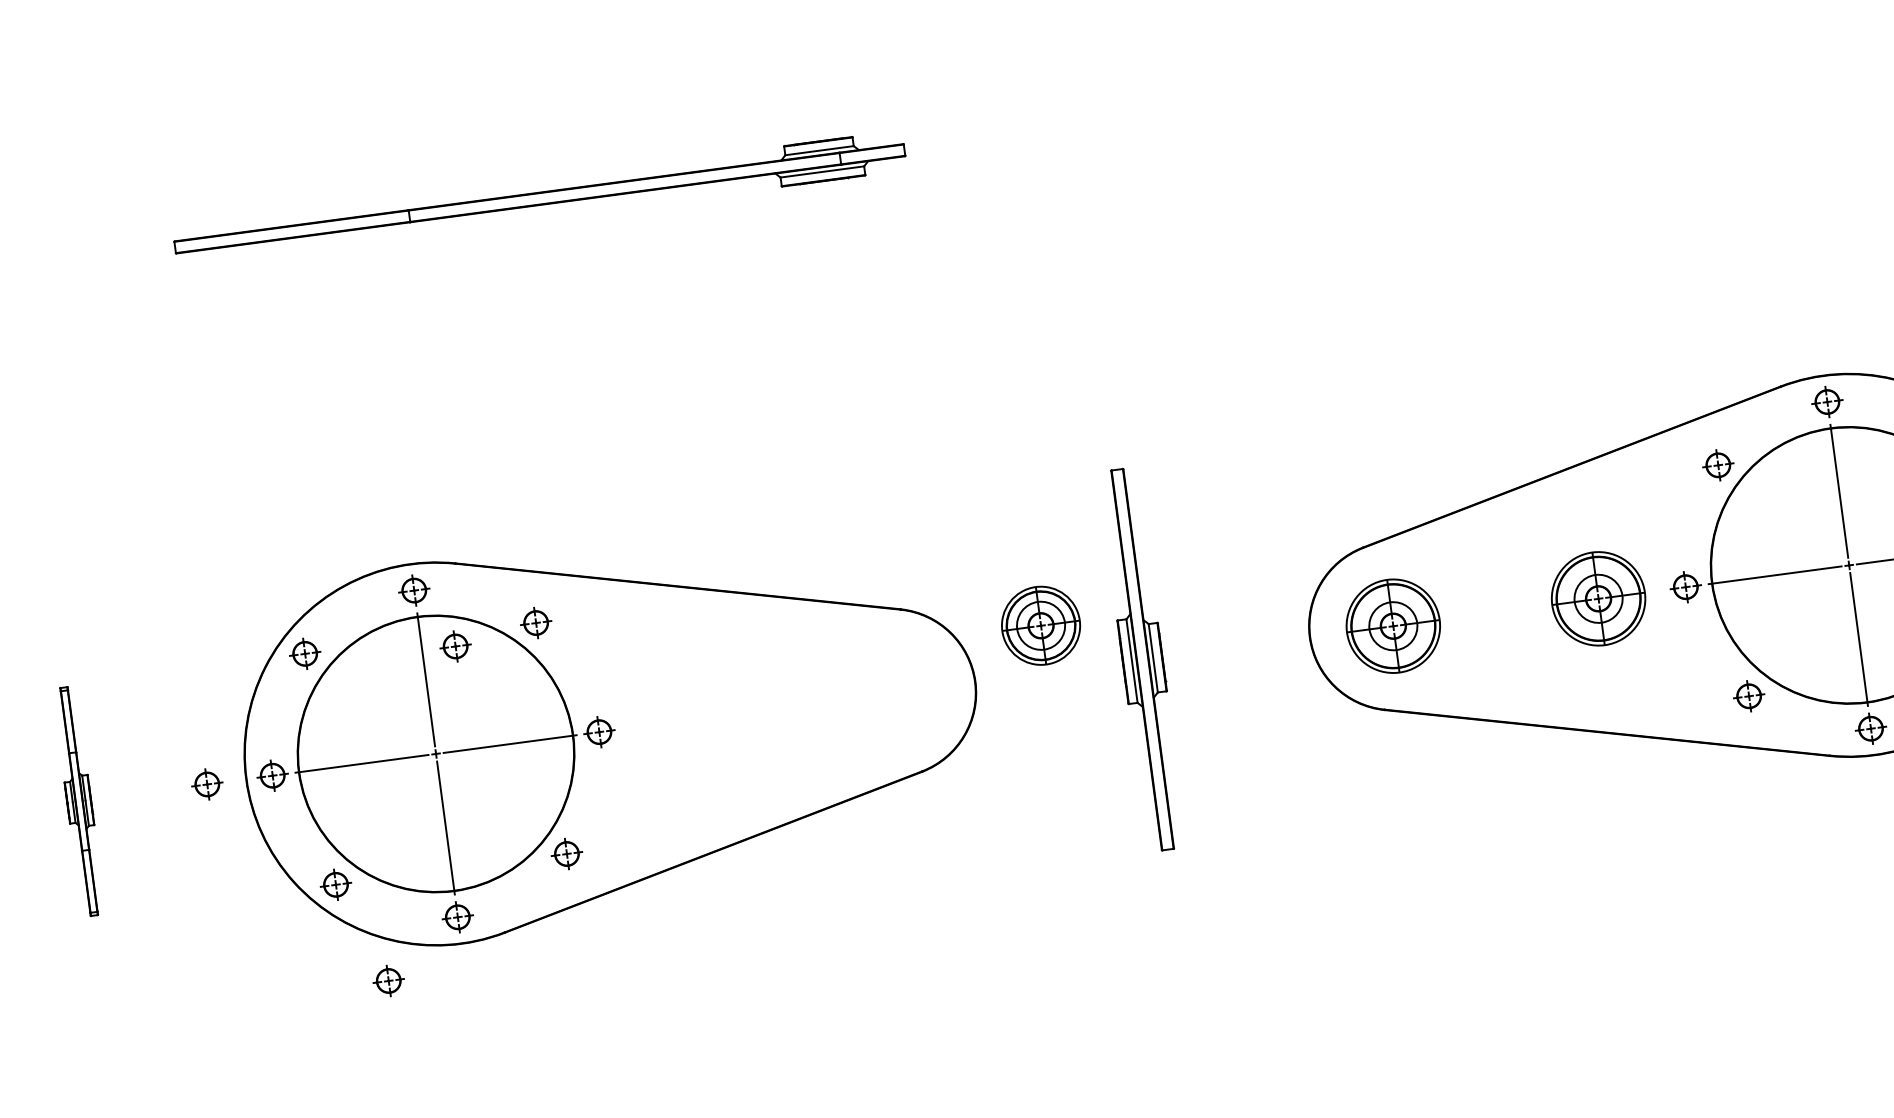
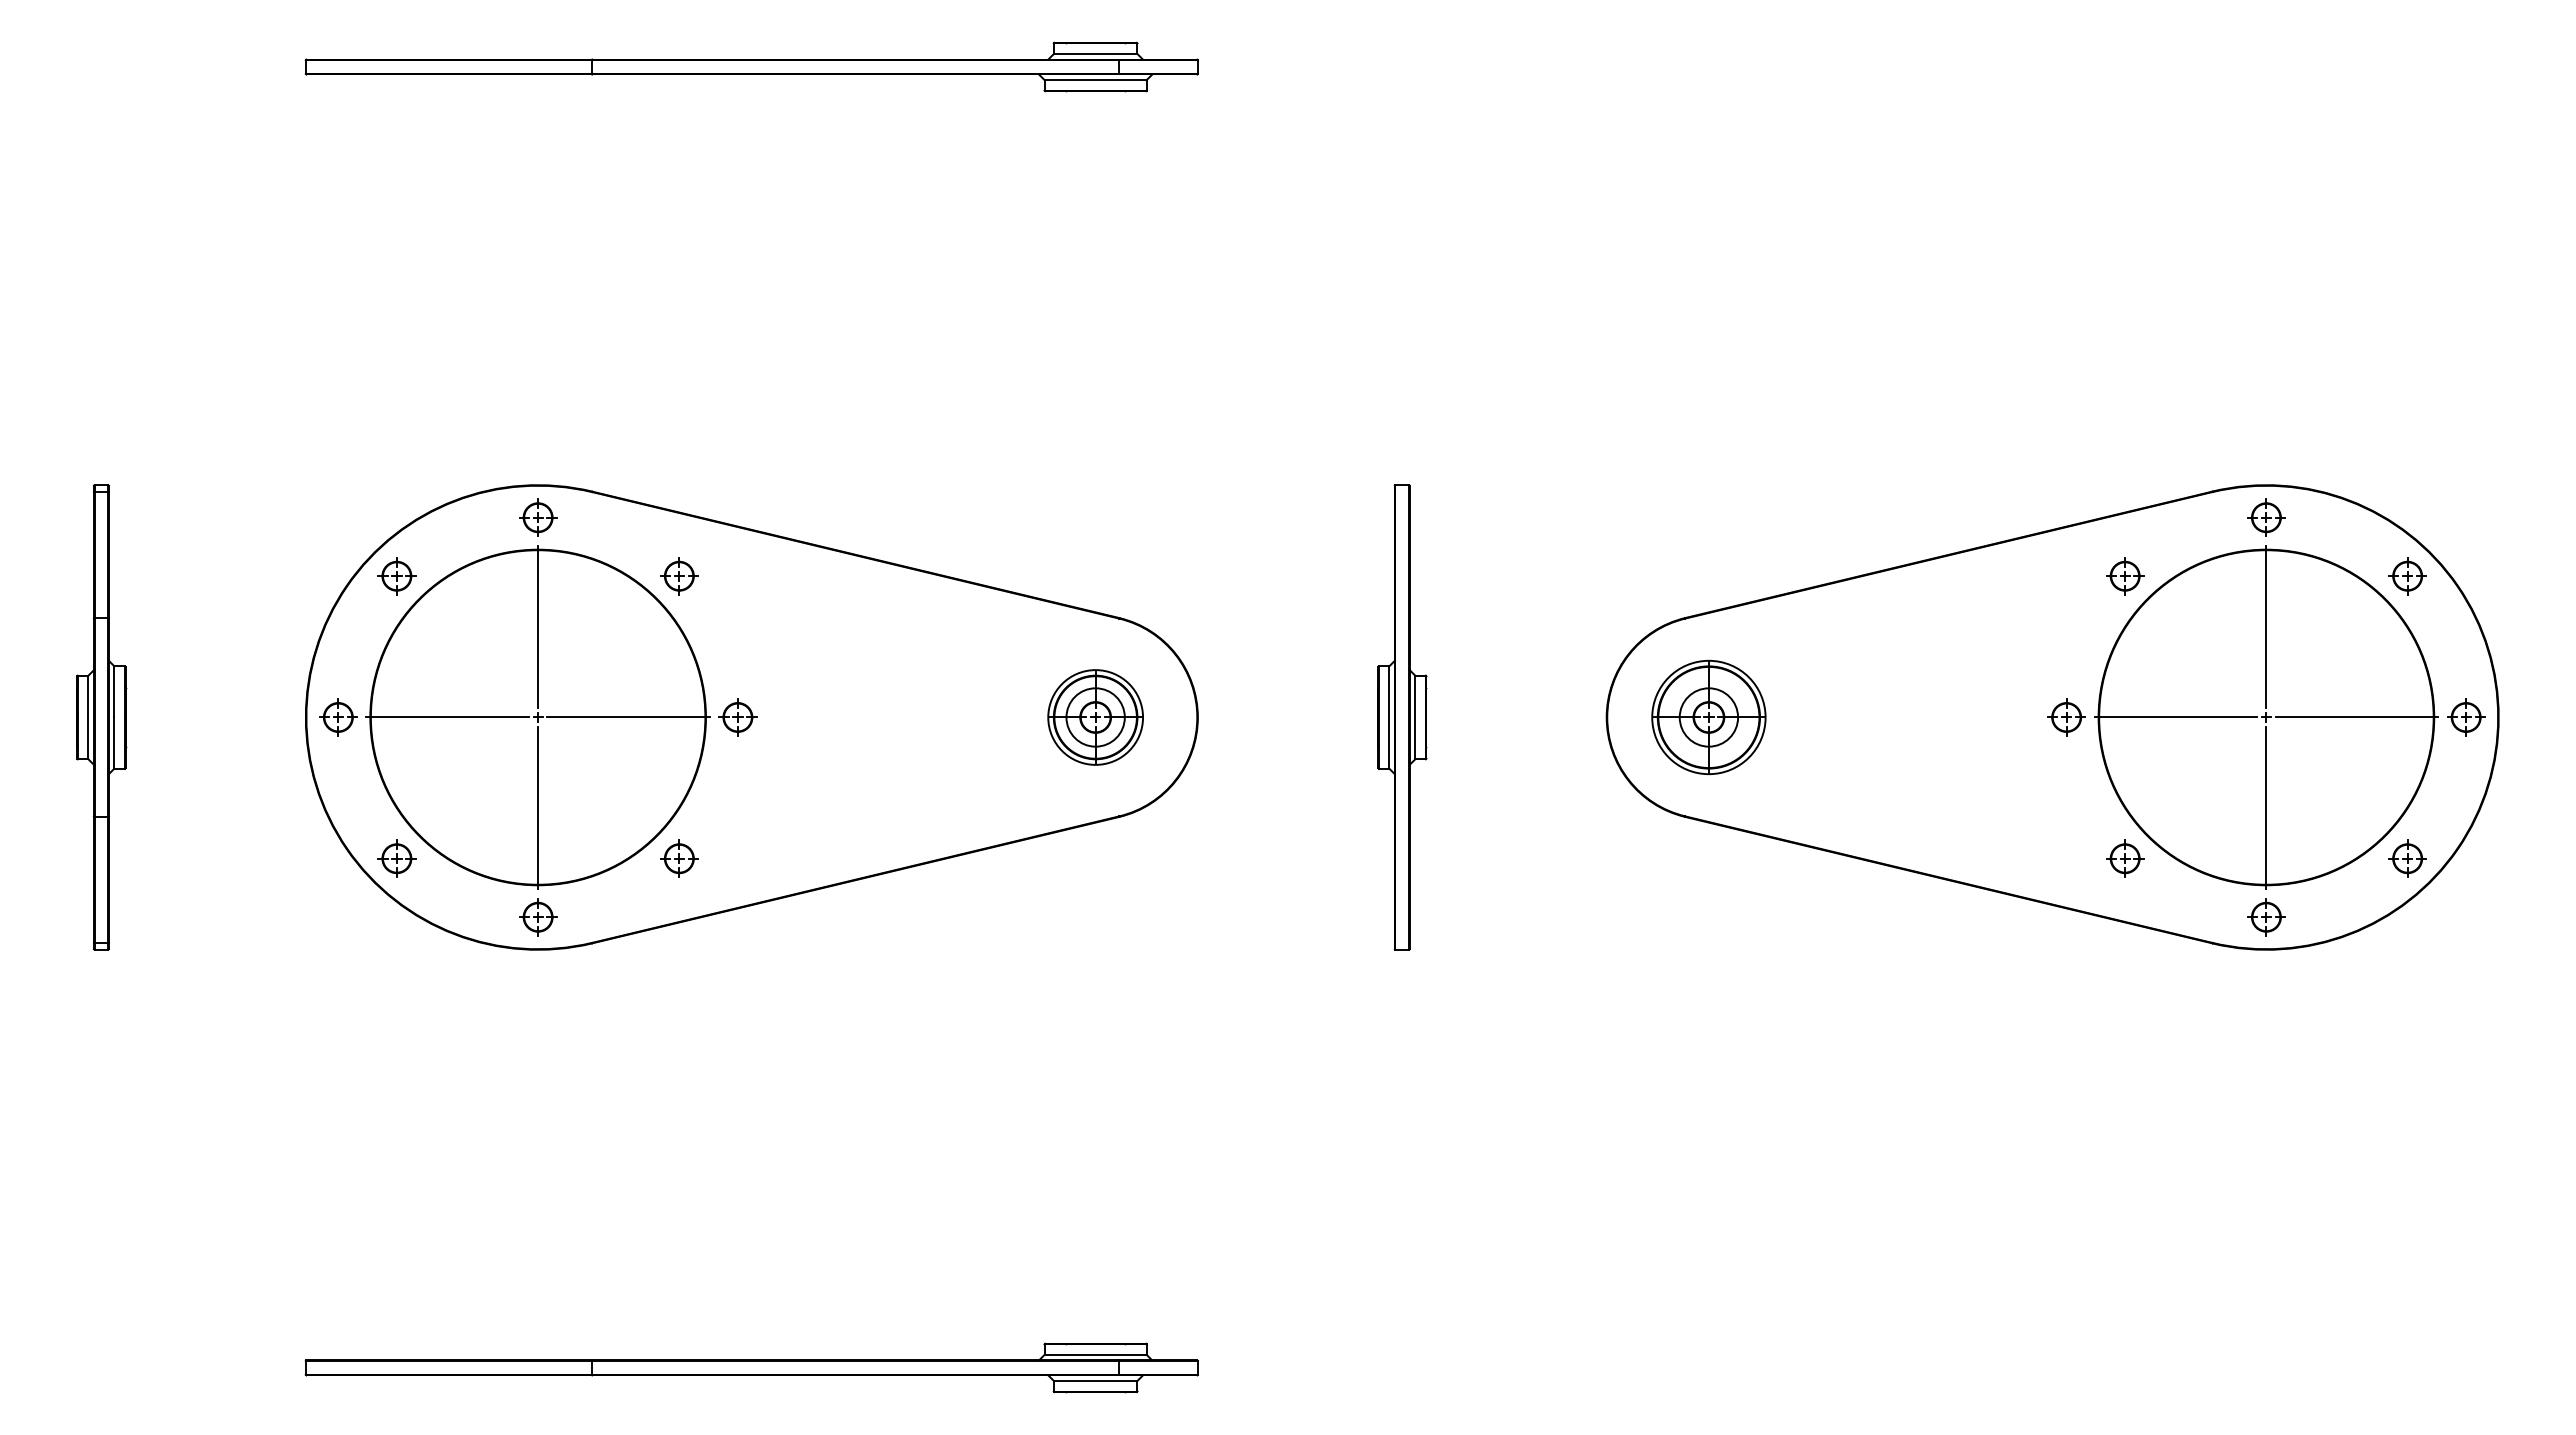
part: (1598, 598) -> (1959, 717), removed
part: (1040, 625) -> (1095, 717), moved
part: (455, 646) -> (578, 591), removed
part: (207, 784) -> (258, 717), removed
part: (79, 801) -> (101, 717), size x1.67
part: (388, 980) -> (444, 982), removed

